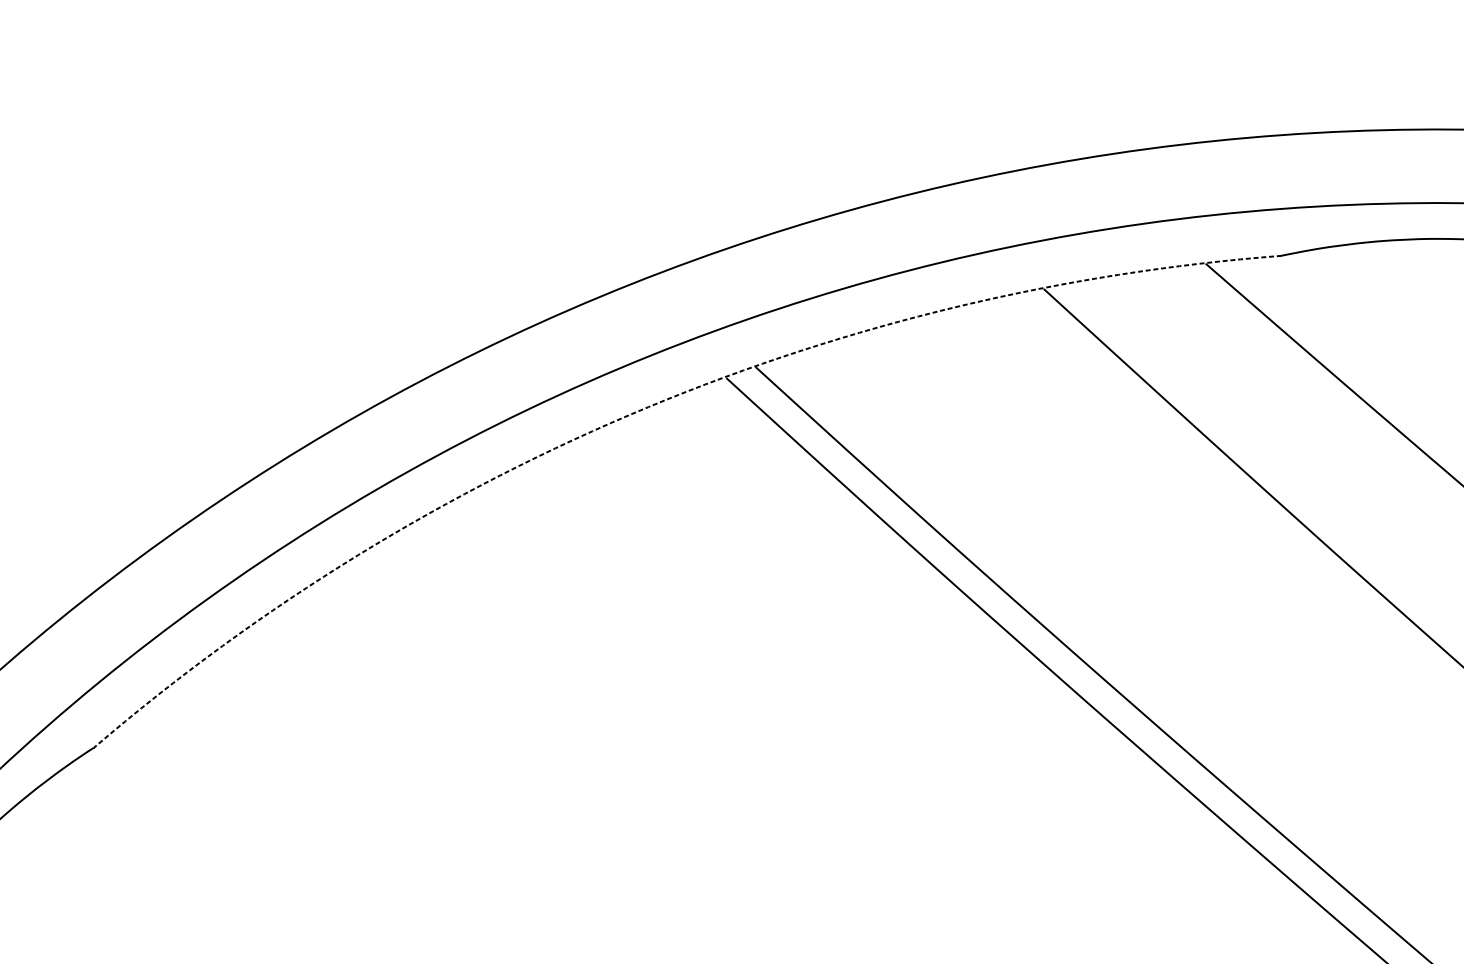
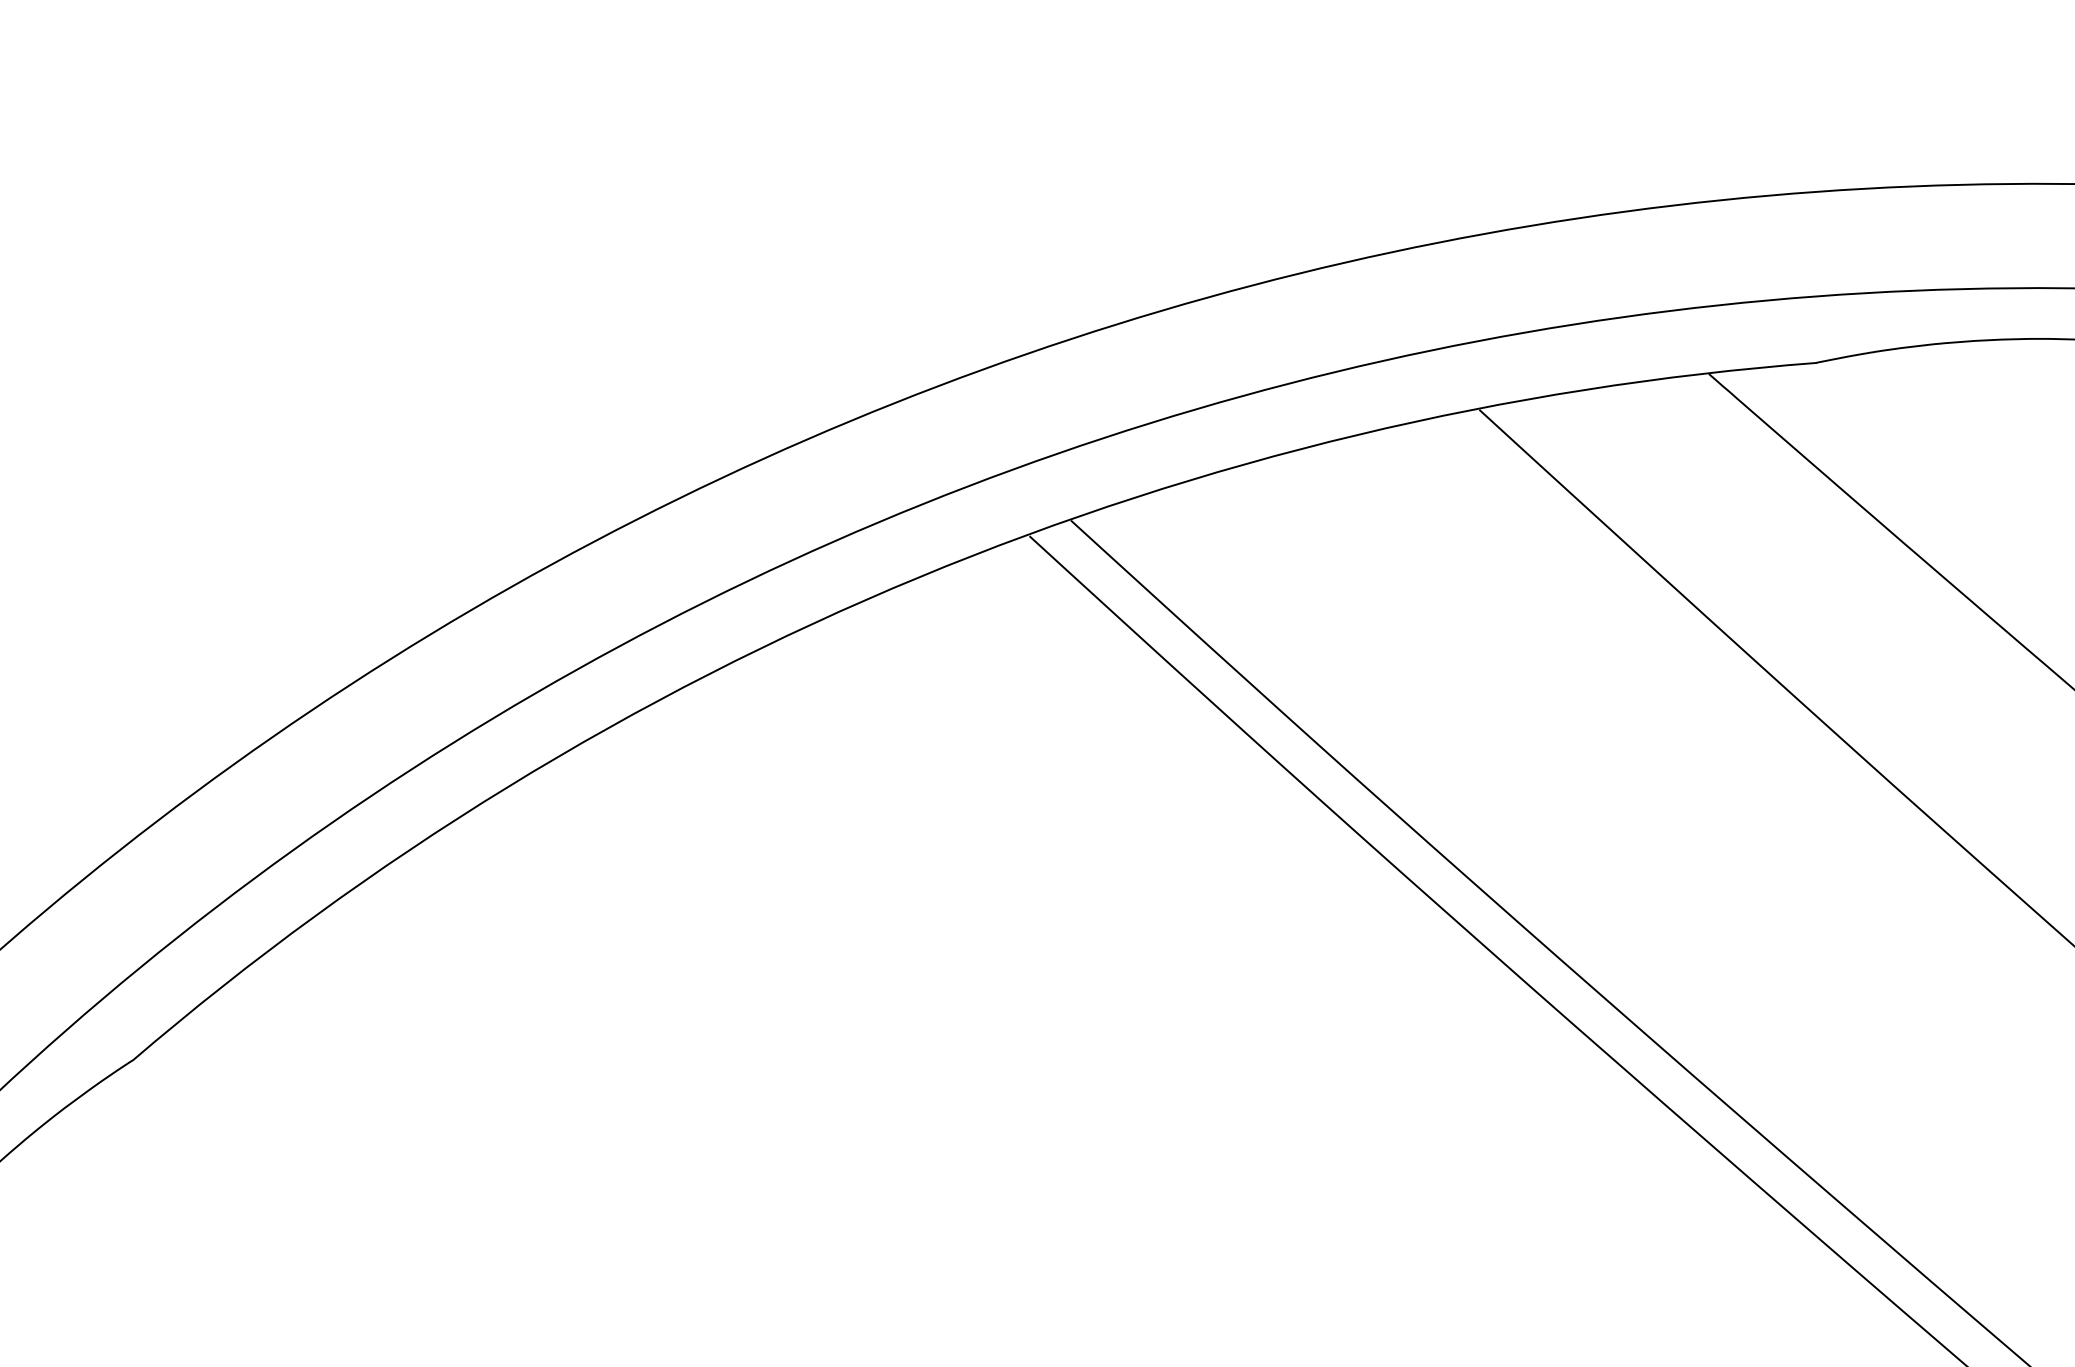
arc: (648, 407) -> (919, 577), dashed -> solid

